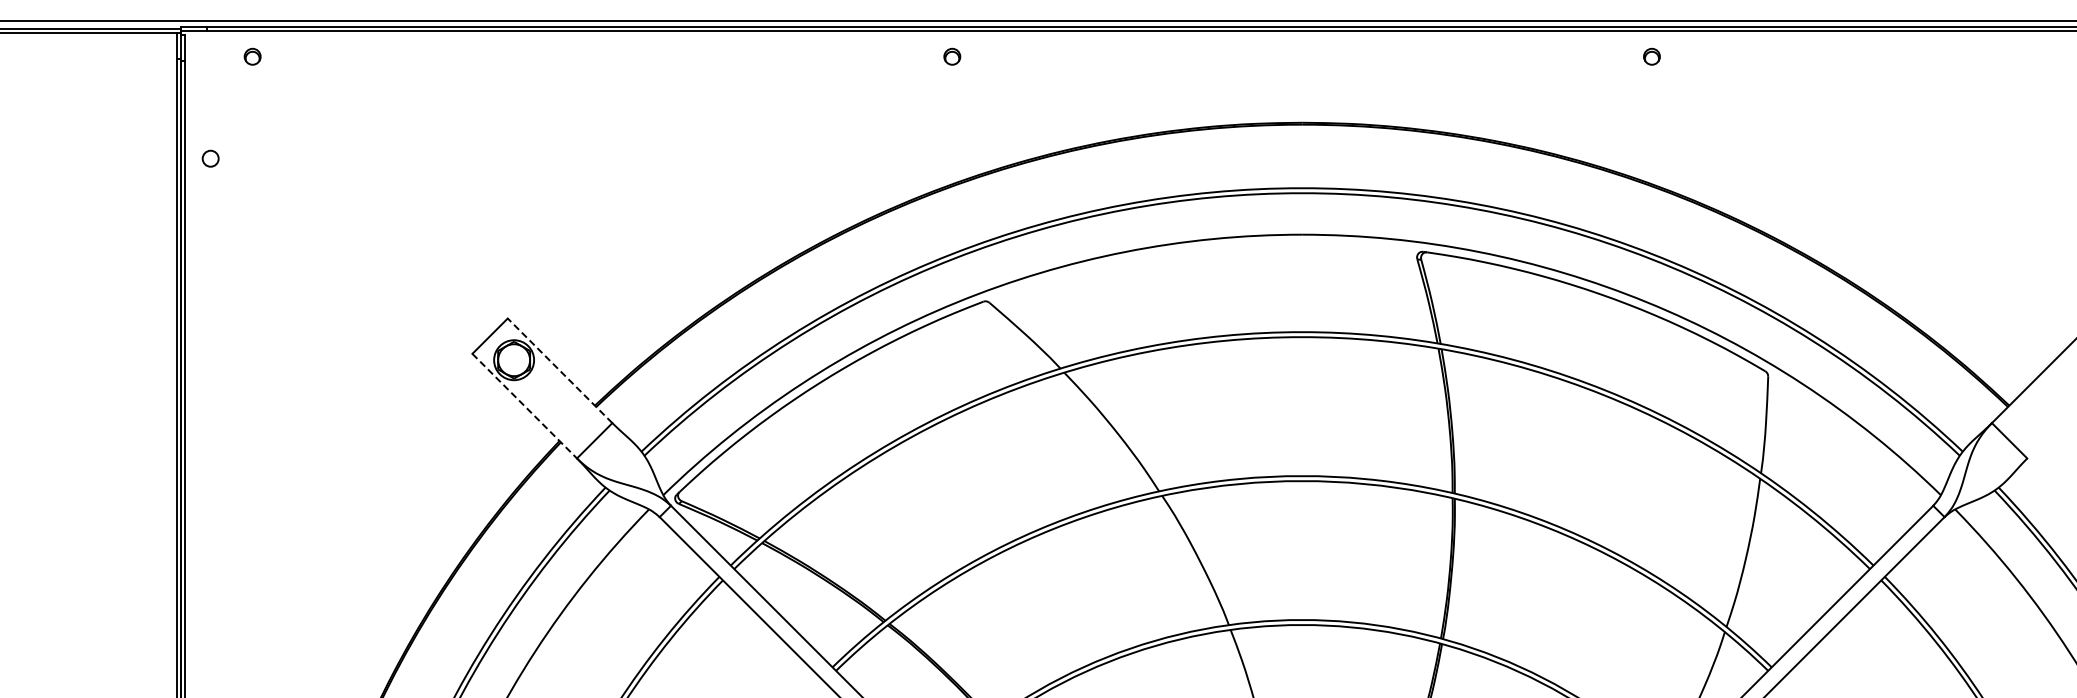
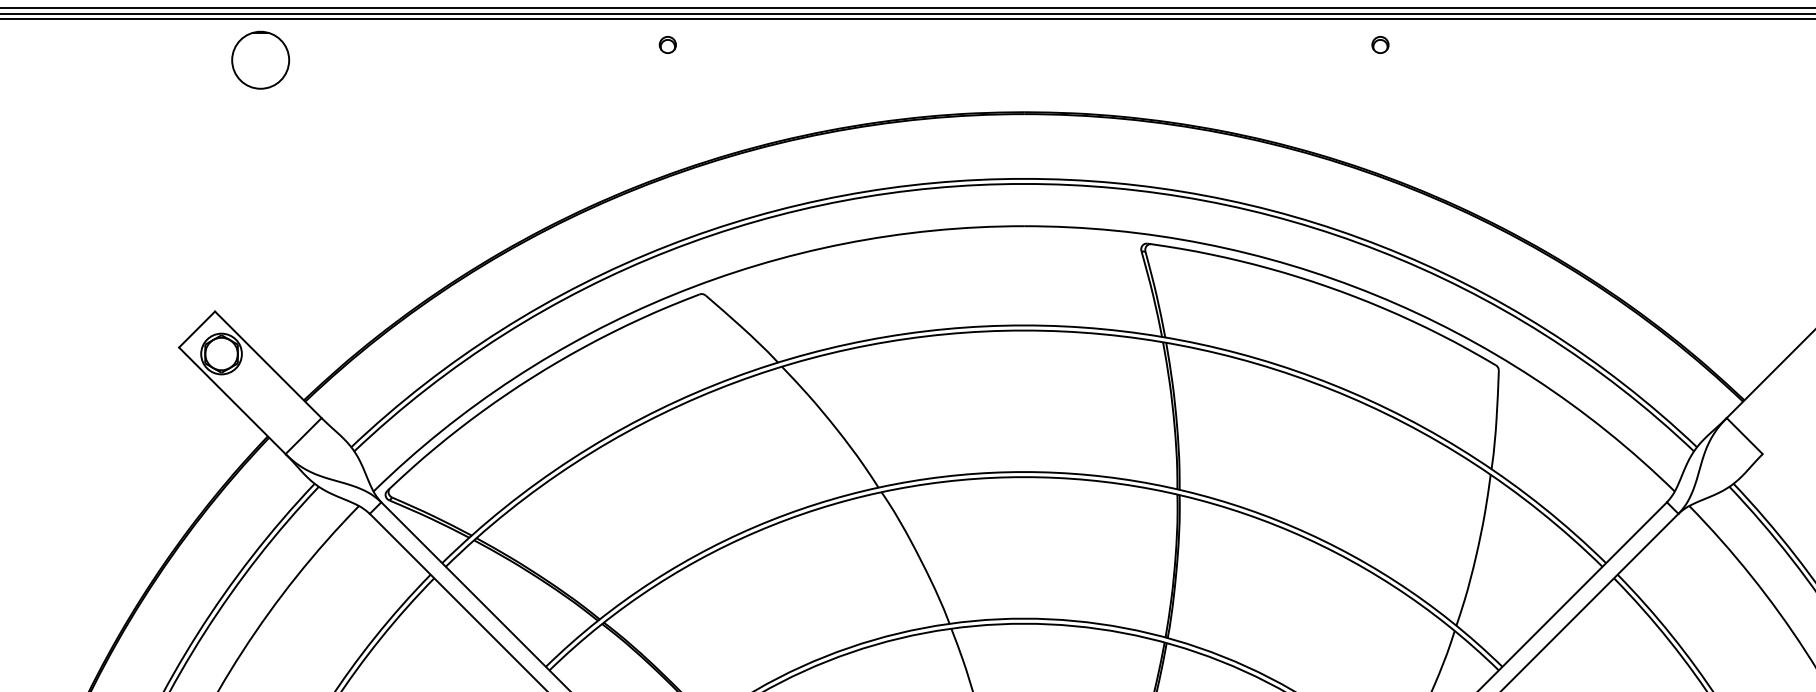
part: (552, 71) -> (260, 59), added
line: (560, 370) -> (268, 364), dashed -> solid
line: (524, 406) -> (232, 401), dashed -> solid

